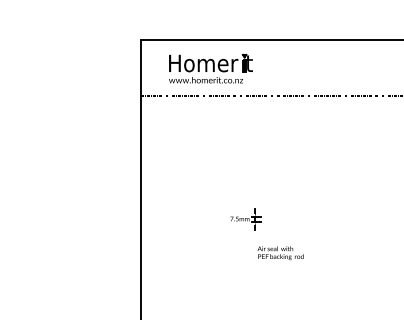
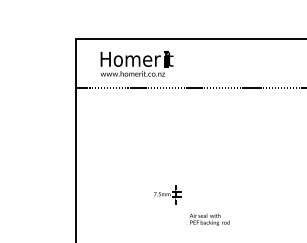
text: (280, 253) -> (209, 219), moved

